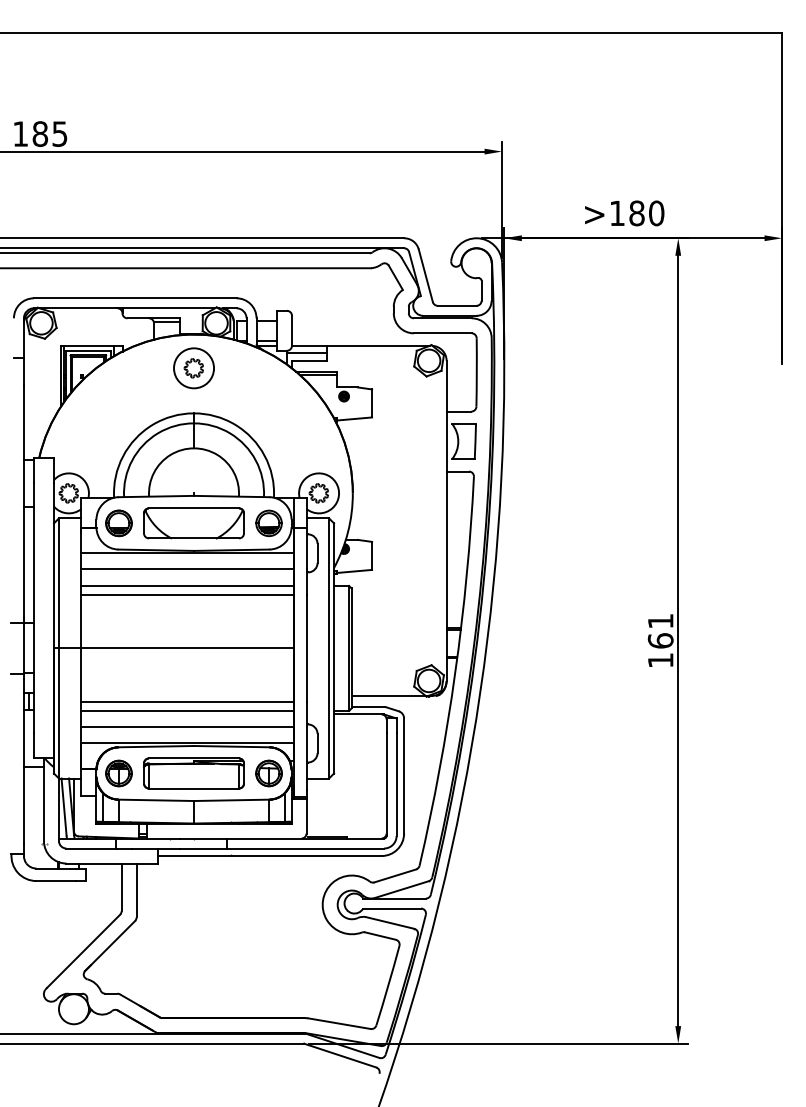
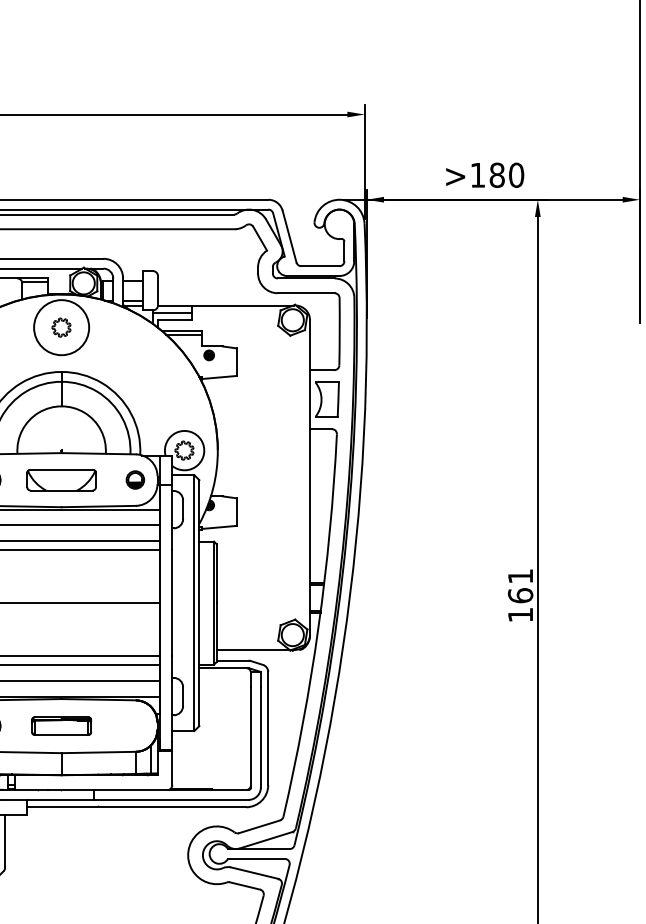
circle: (194, 368) -> (62, 327), size x1.4
part: (268, 522) -> (134, 479), size x0.7
part: (193, 523) -> (61, 480), size x0.7
part: (193, 773) -> (61, 726), size x0.6
part: (268, 773) -> (134, 726), removed

